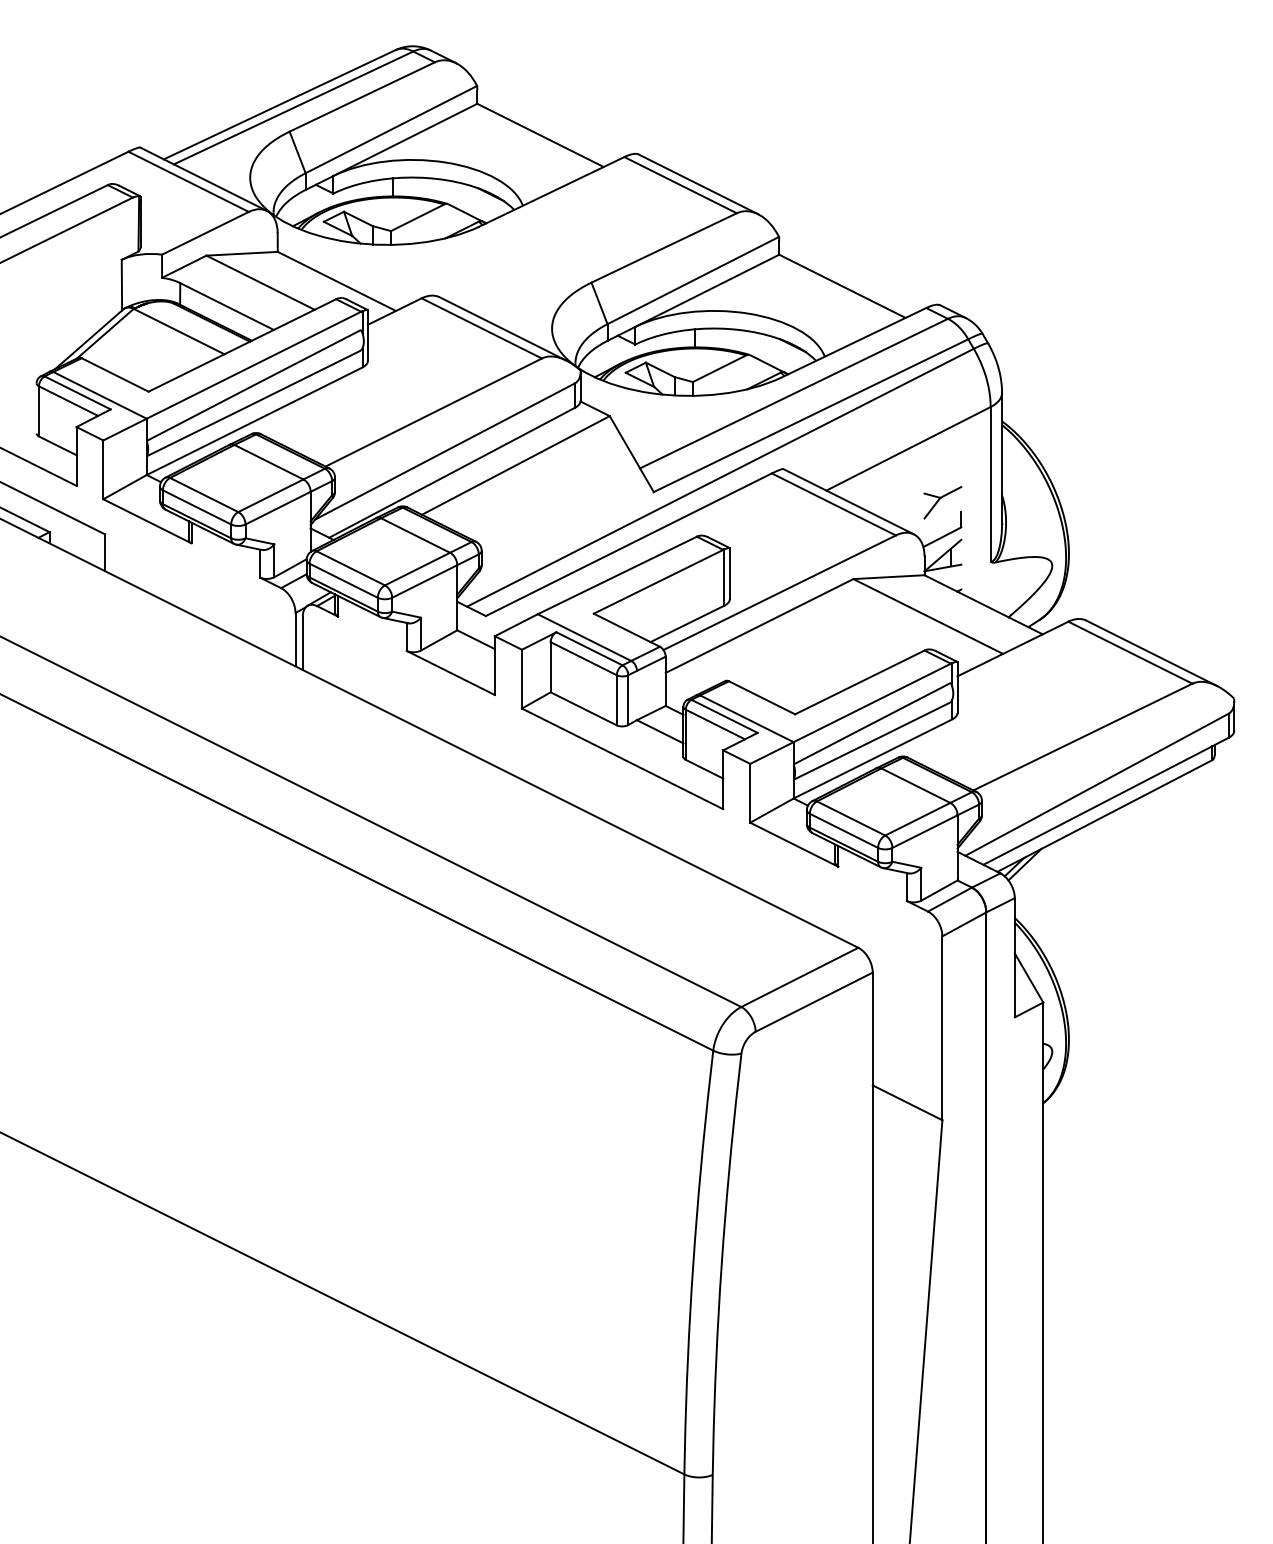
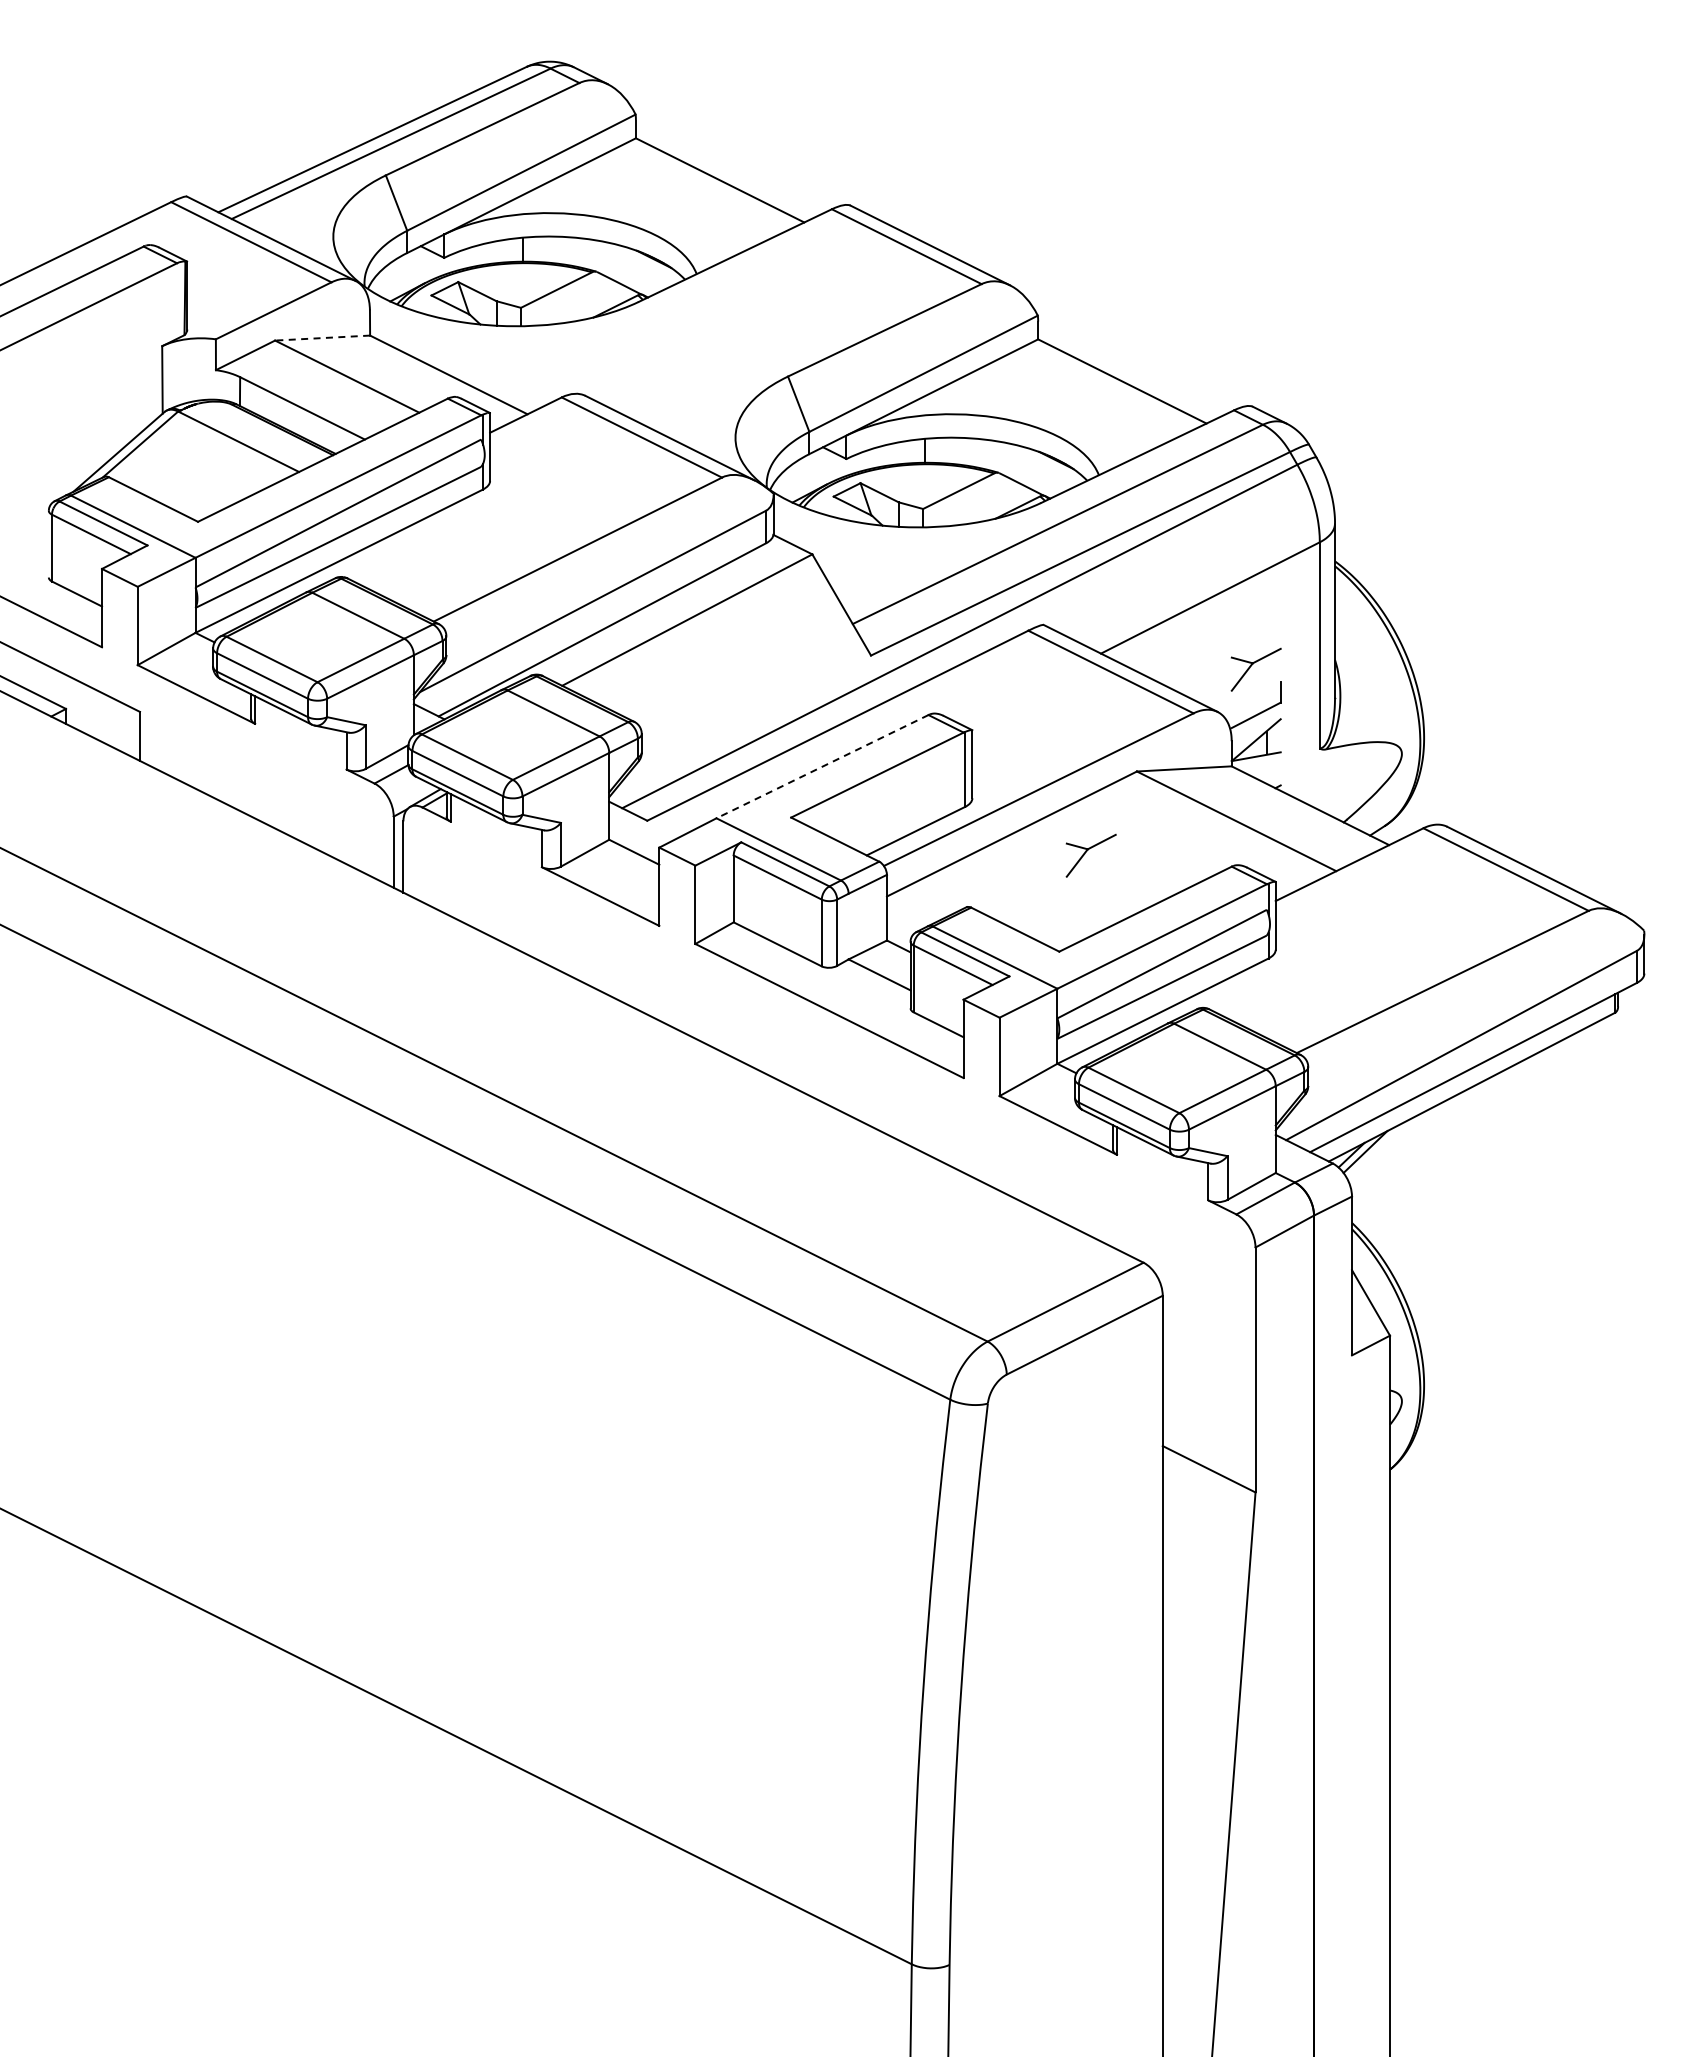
line: (242, 254) -> (322, 338), solid -> dashed
line: (617, 575) -> (822, 766), solid -> dashed
part: (818, 642) -> (1090, 855), added

